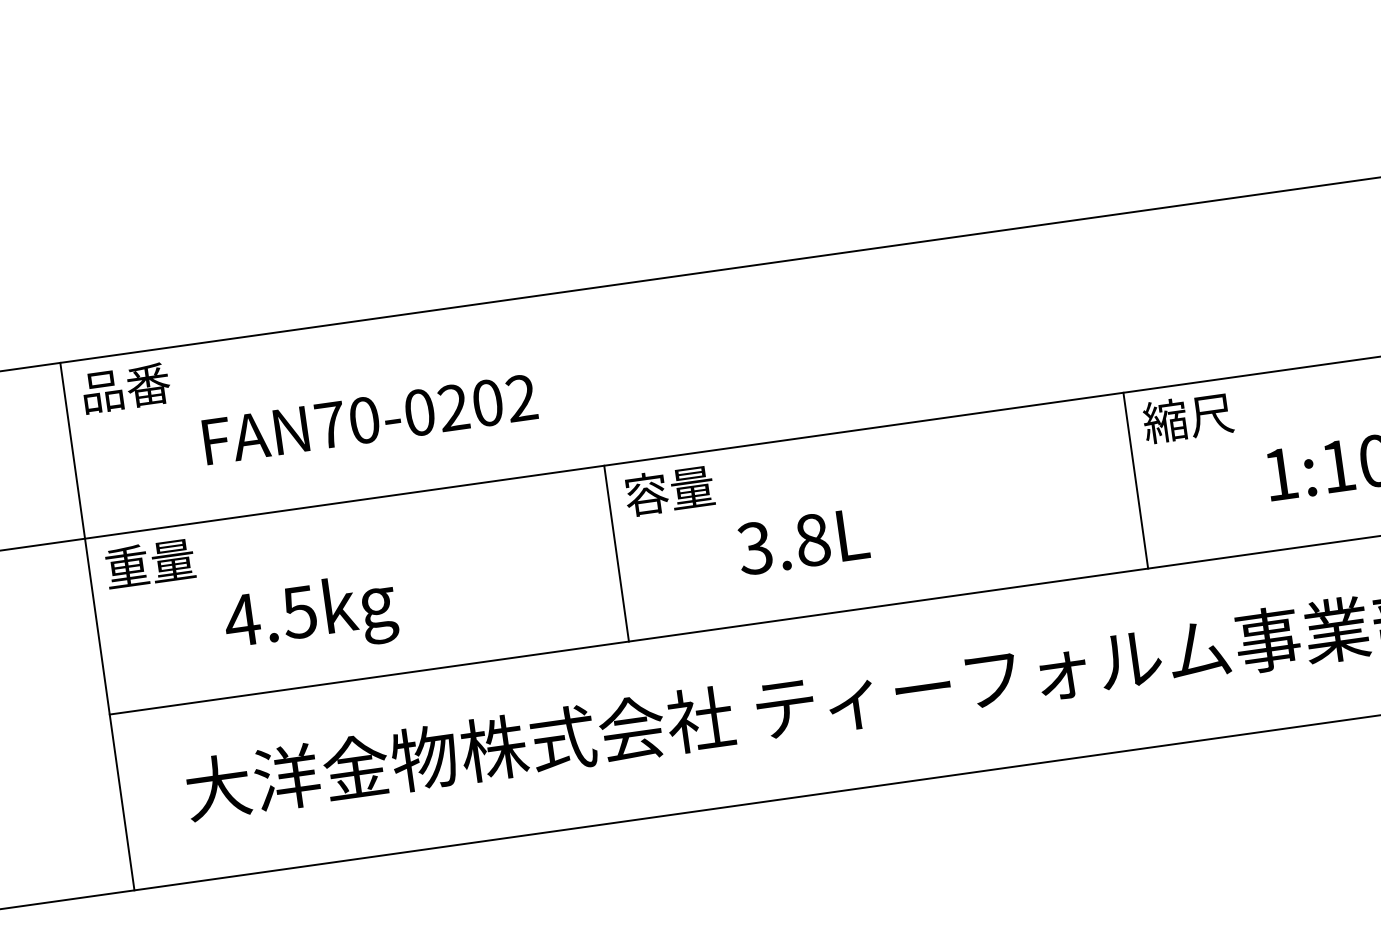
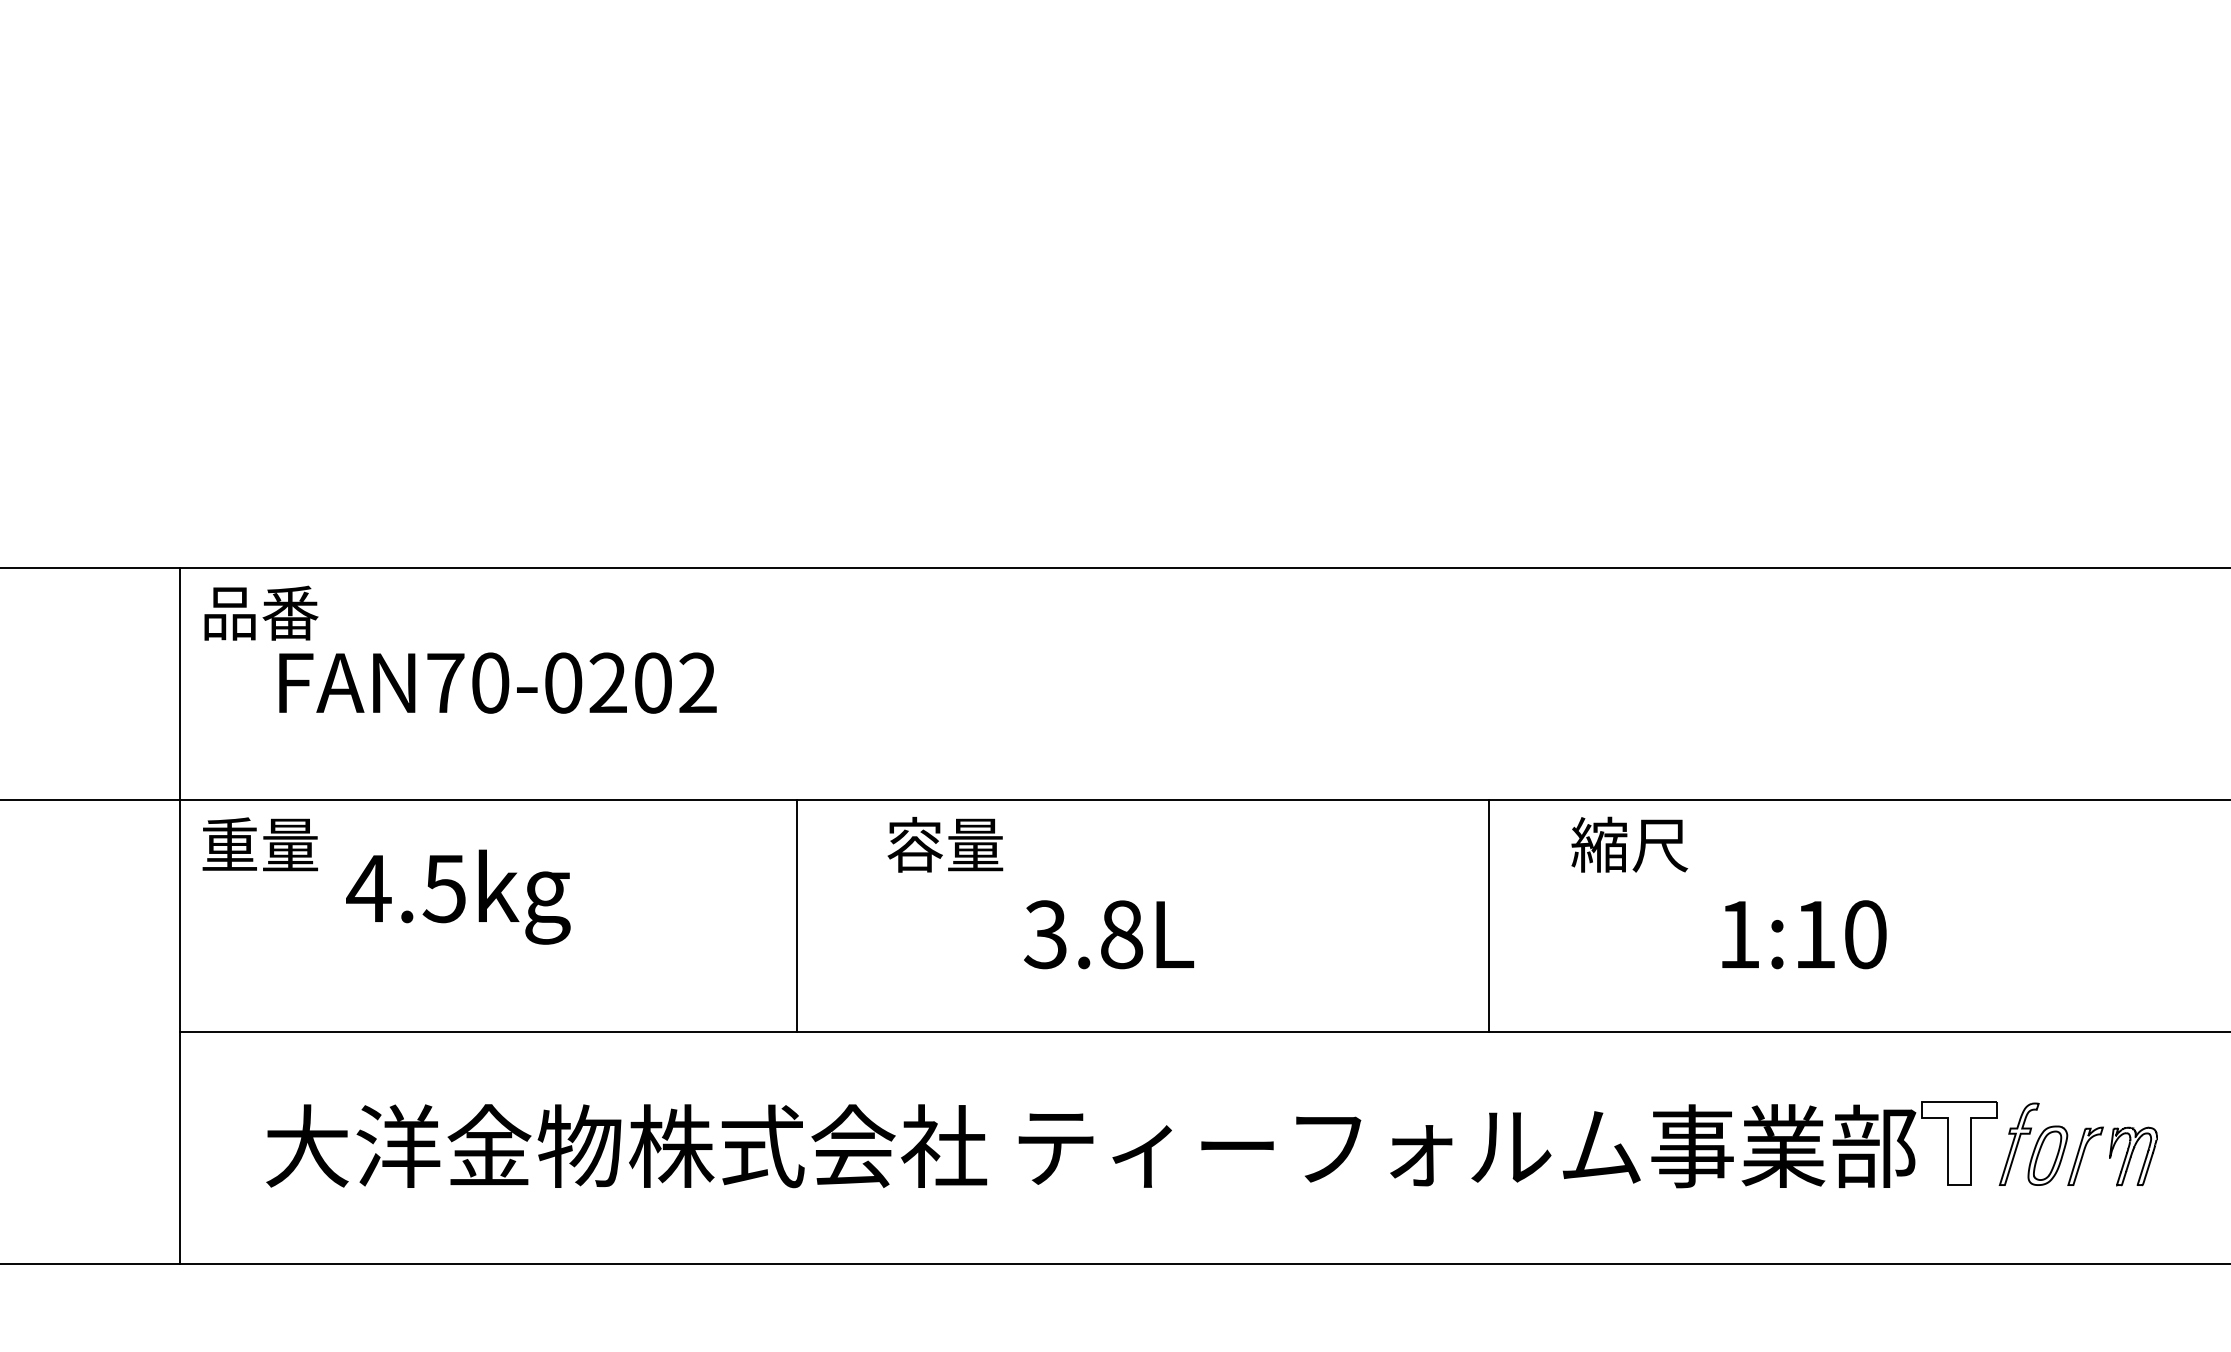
text: (369, 419) -> (497, 682), moved
line: (1135, 480) -> (1488, 916), moved
line: (616, 553) -> (796, 916), moved
text: (310, 616) -> (458, 896), moved

